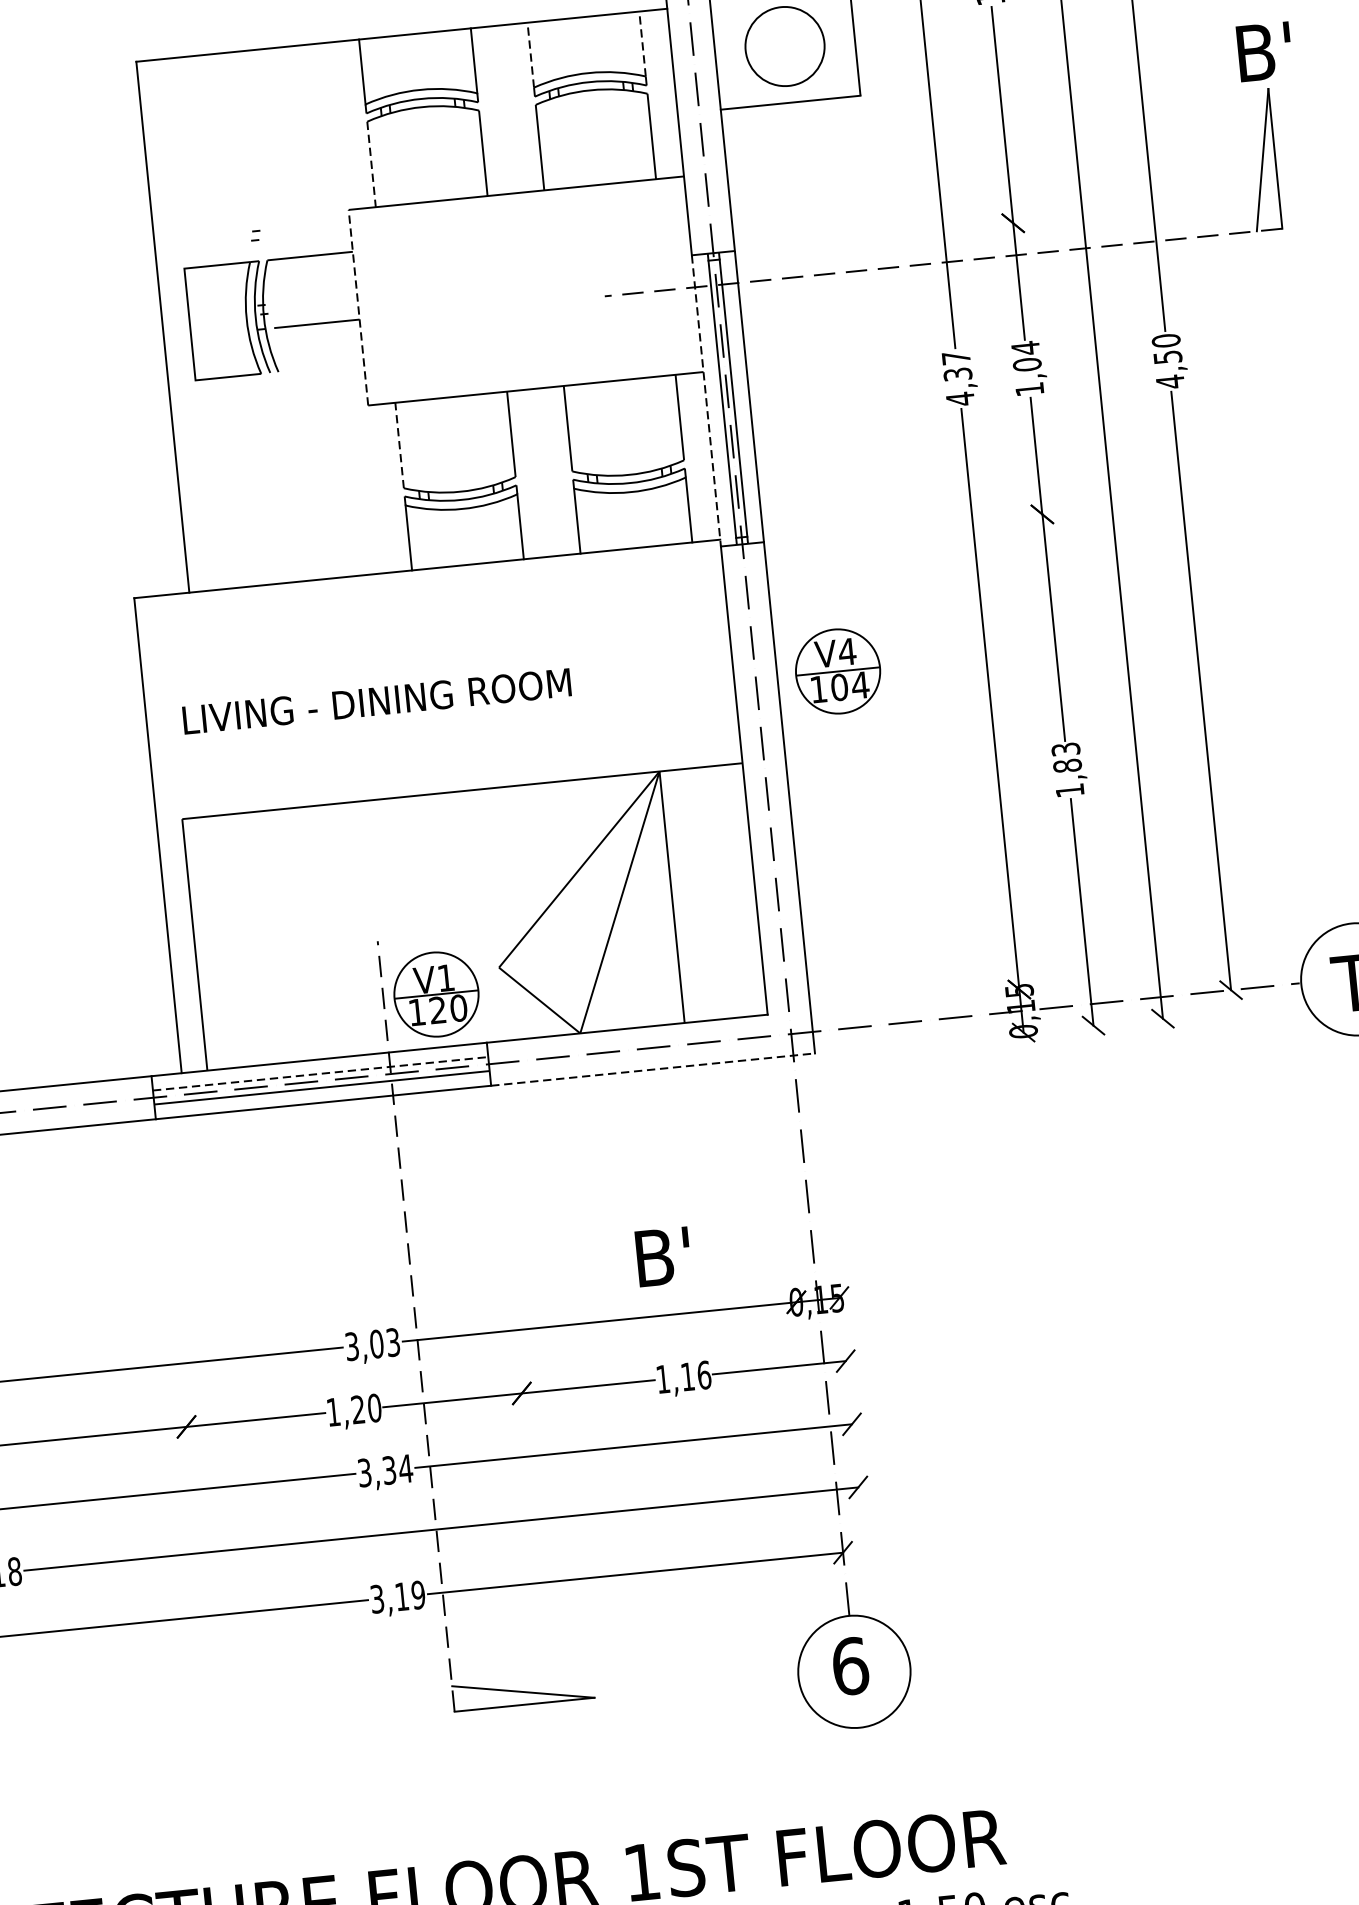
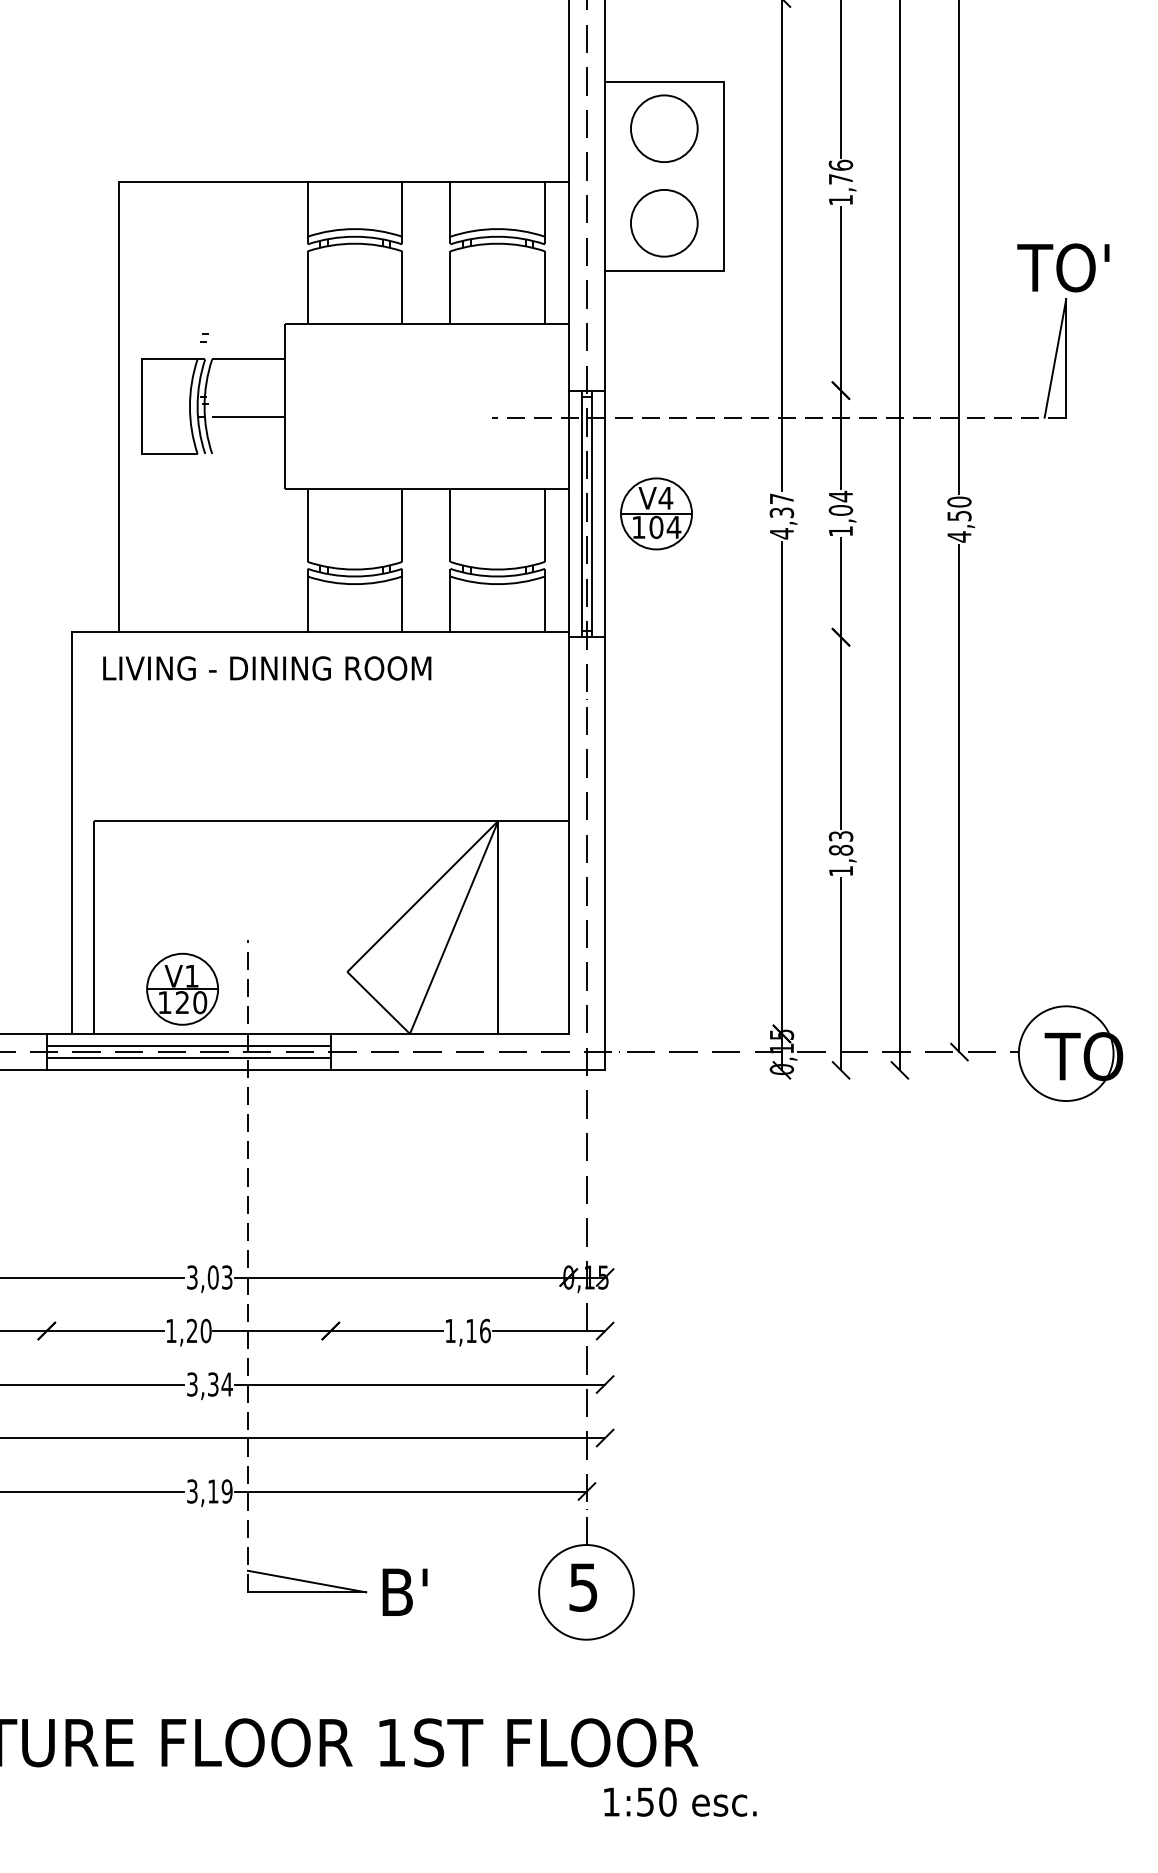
line: (643, 44) -> (545, 209), dashed -> solid
text: (1261, 51) -> (1063, 267), B' -> TO'
line: (530, 55) -> (450, 209), dashed -> solid
line: (371, 165) -> (307, 288), dashed -> solid
line: (358, 307) -> (284, 406), dashed -> solid
line: (706, 401) -> (568, 514), dashed -> solid
line: (399, 445) -> (307, 525), dashed -> solid
part: (838, 670) -> (656, 513), moved
text: (377, 701) -> (267, 668), moved
part: (436, 993) -> (182, 988), moved
line: (653, 1069) -> (468, 1070), dashed -> solid
line: (321, 1074) -> (189, 1046), dashed -> solid
text: (662, 1255) -> (404, 1591), moved
text: (850, 1666) -> (583, 1587), 6 -> 5

